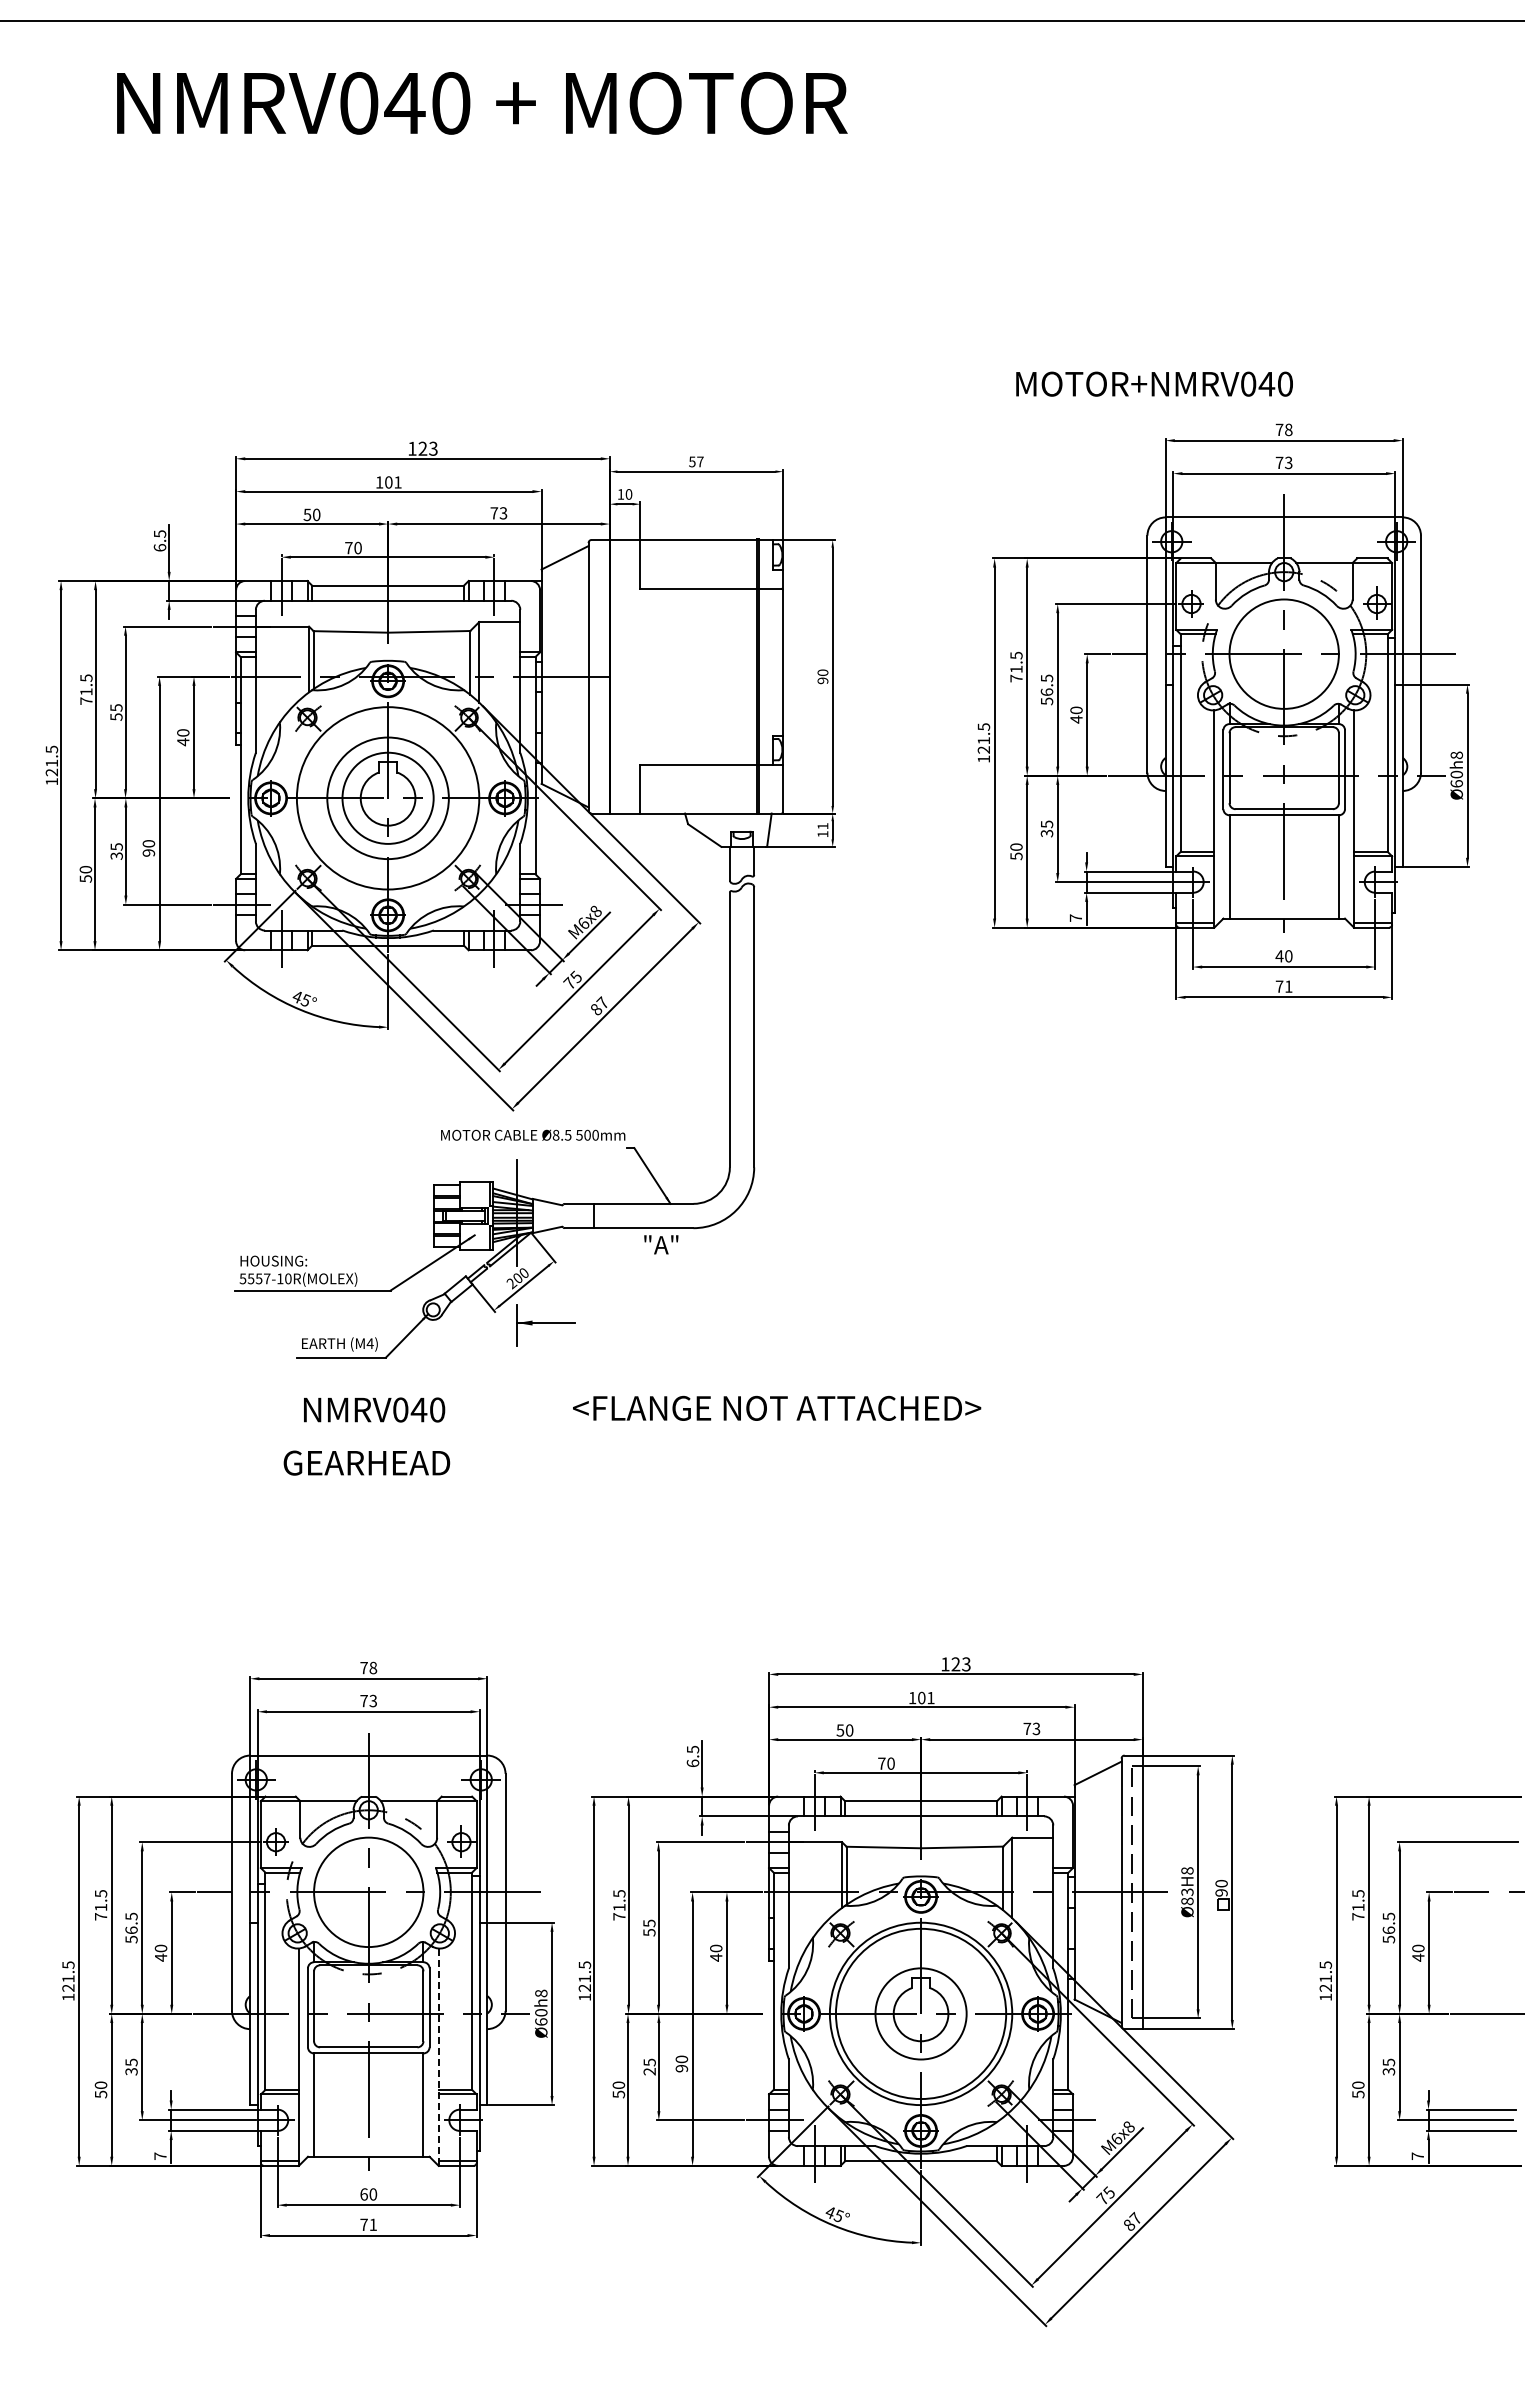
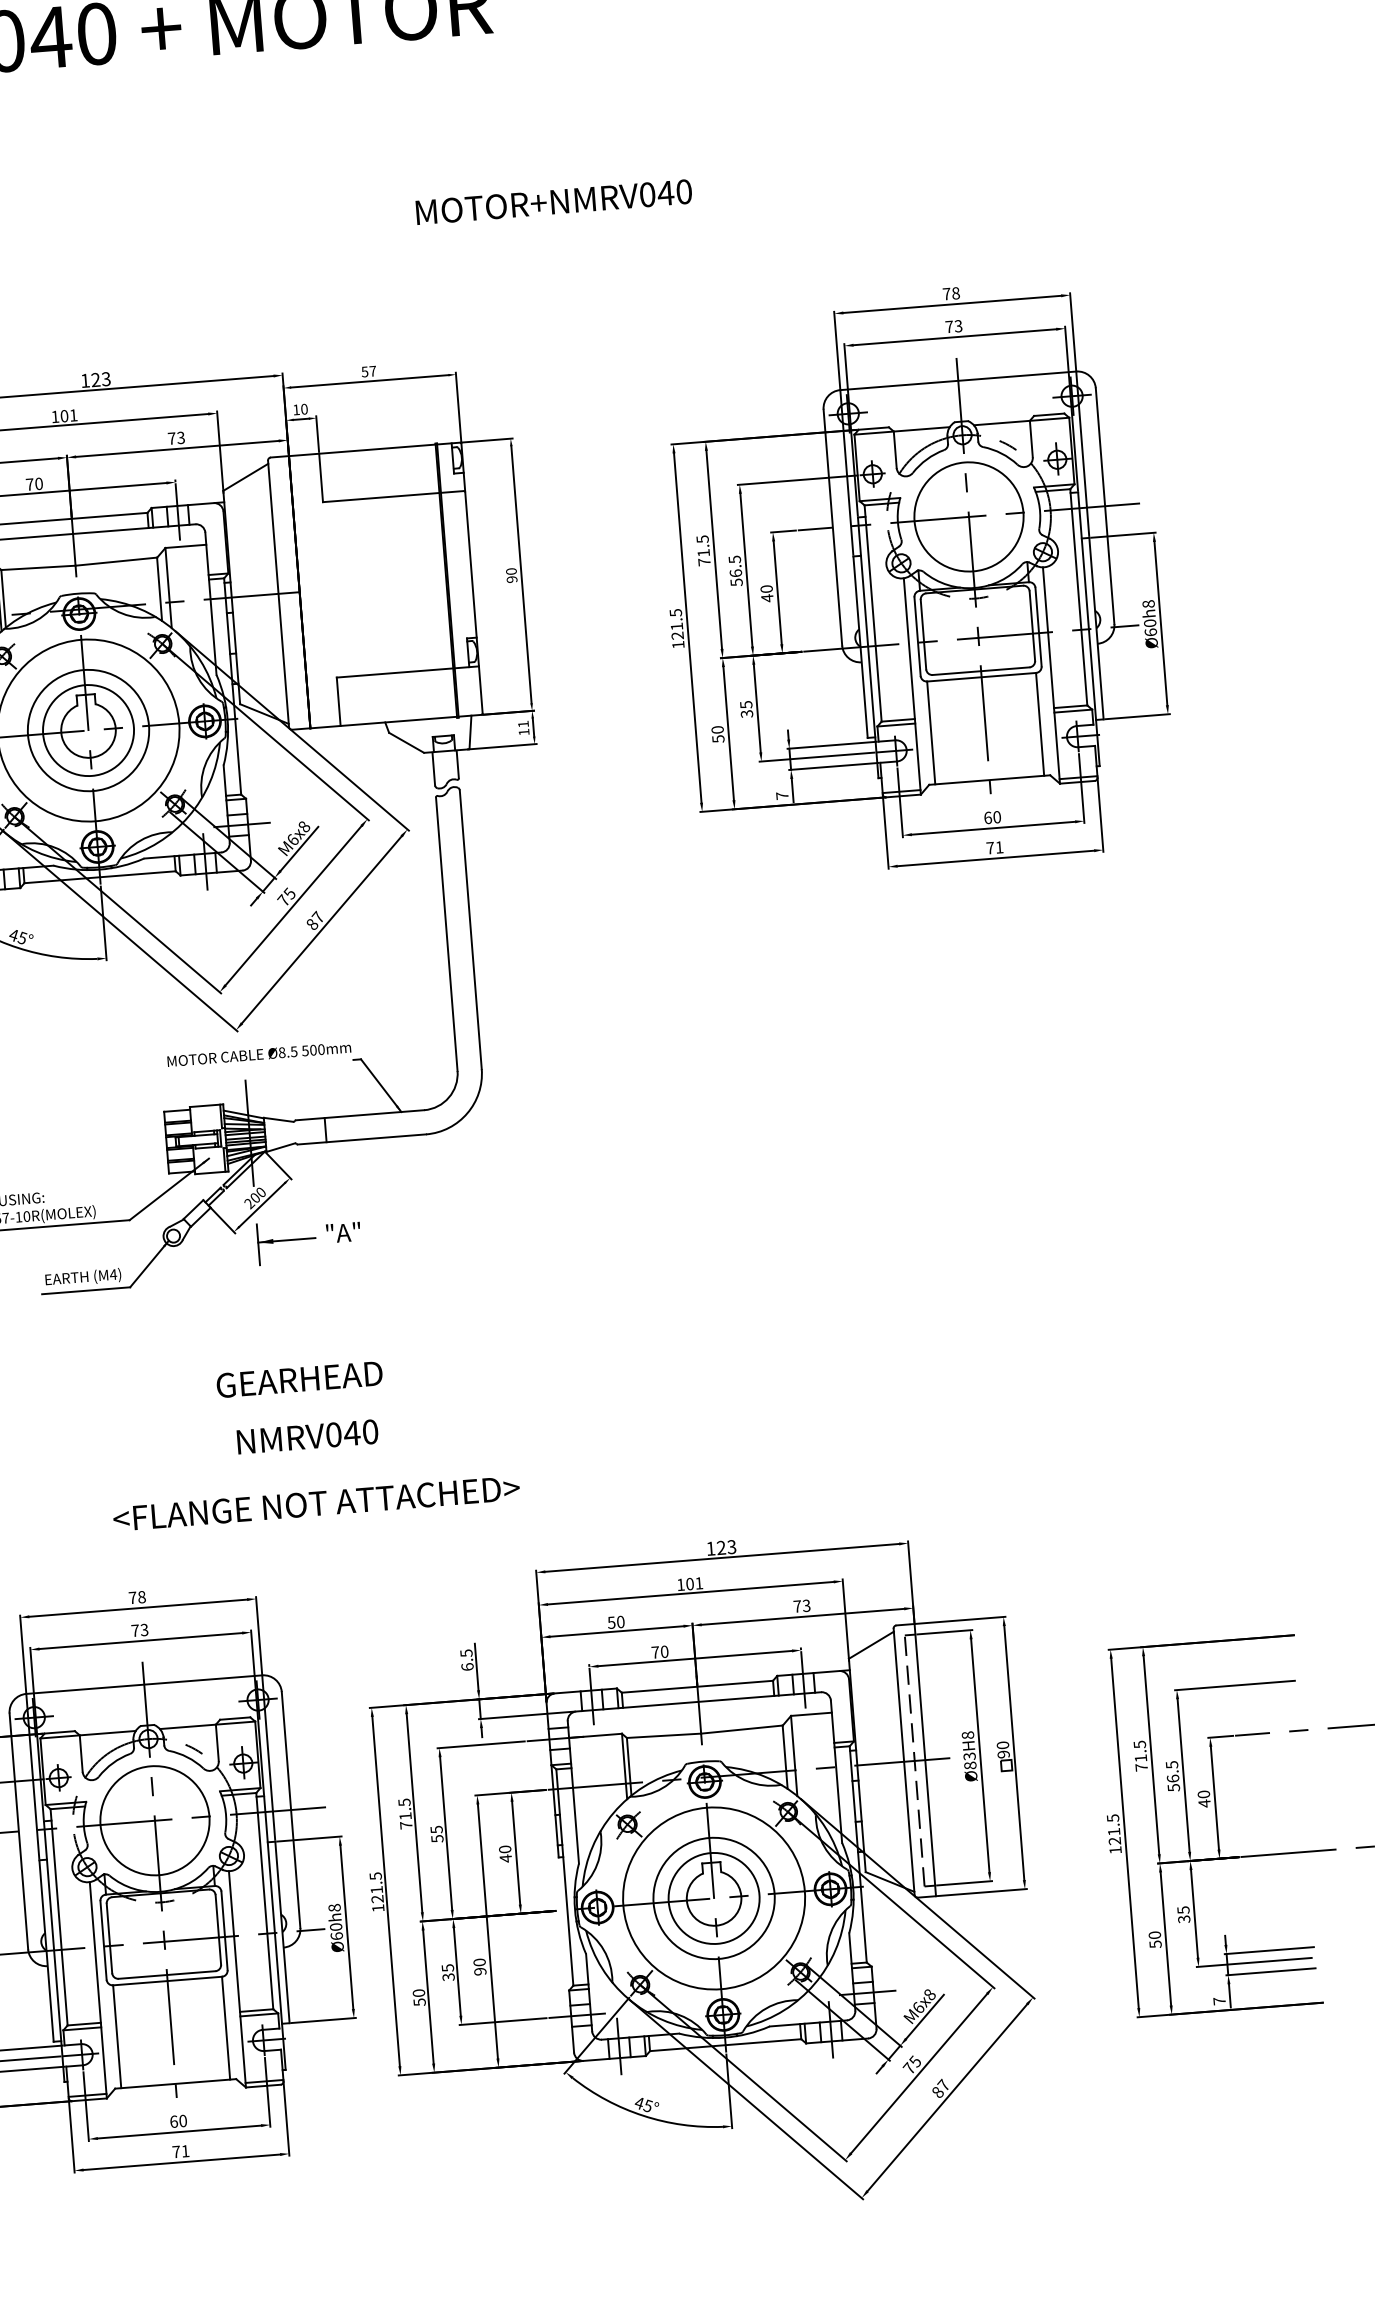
text: (1154, 383) -> (553, 201), moved
text: (1279, 956) -> (987, 818), 40 -> 60
text: (661, 1244) -> (343, 1232), moved
text: (777, 1407) -> (316, 1502), moved
text: (374, 1409) -> (307, 1436), moved
text: (366, 1462) -> (299, 1379), moved
circle: (920, 2013) -> (713, 1898), size x0.71
line: (438, 2057) -> (237, 1979), dashed -> solid
text: (649, 2071) -> (448, 1977), 25 -> 35

